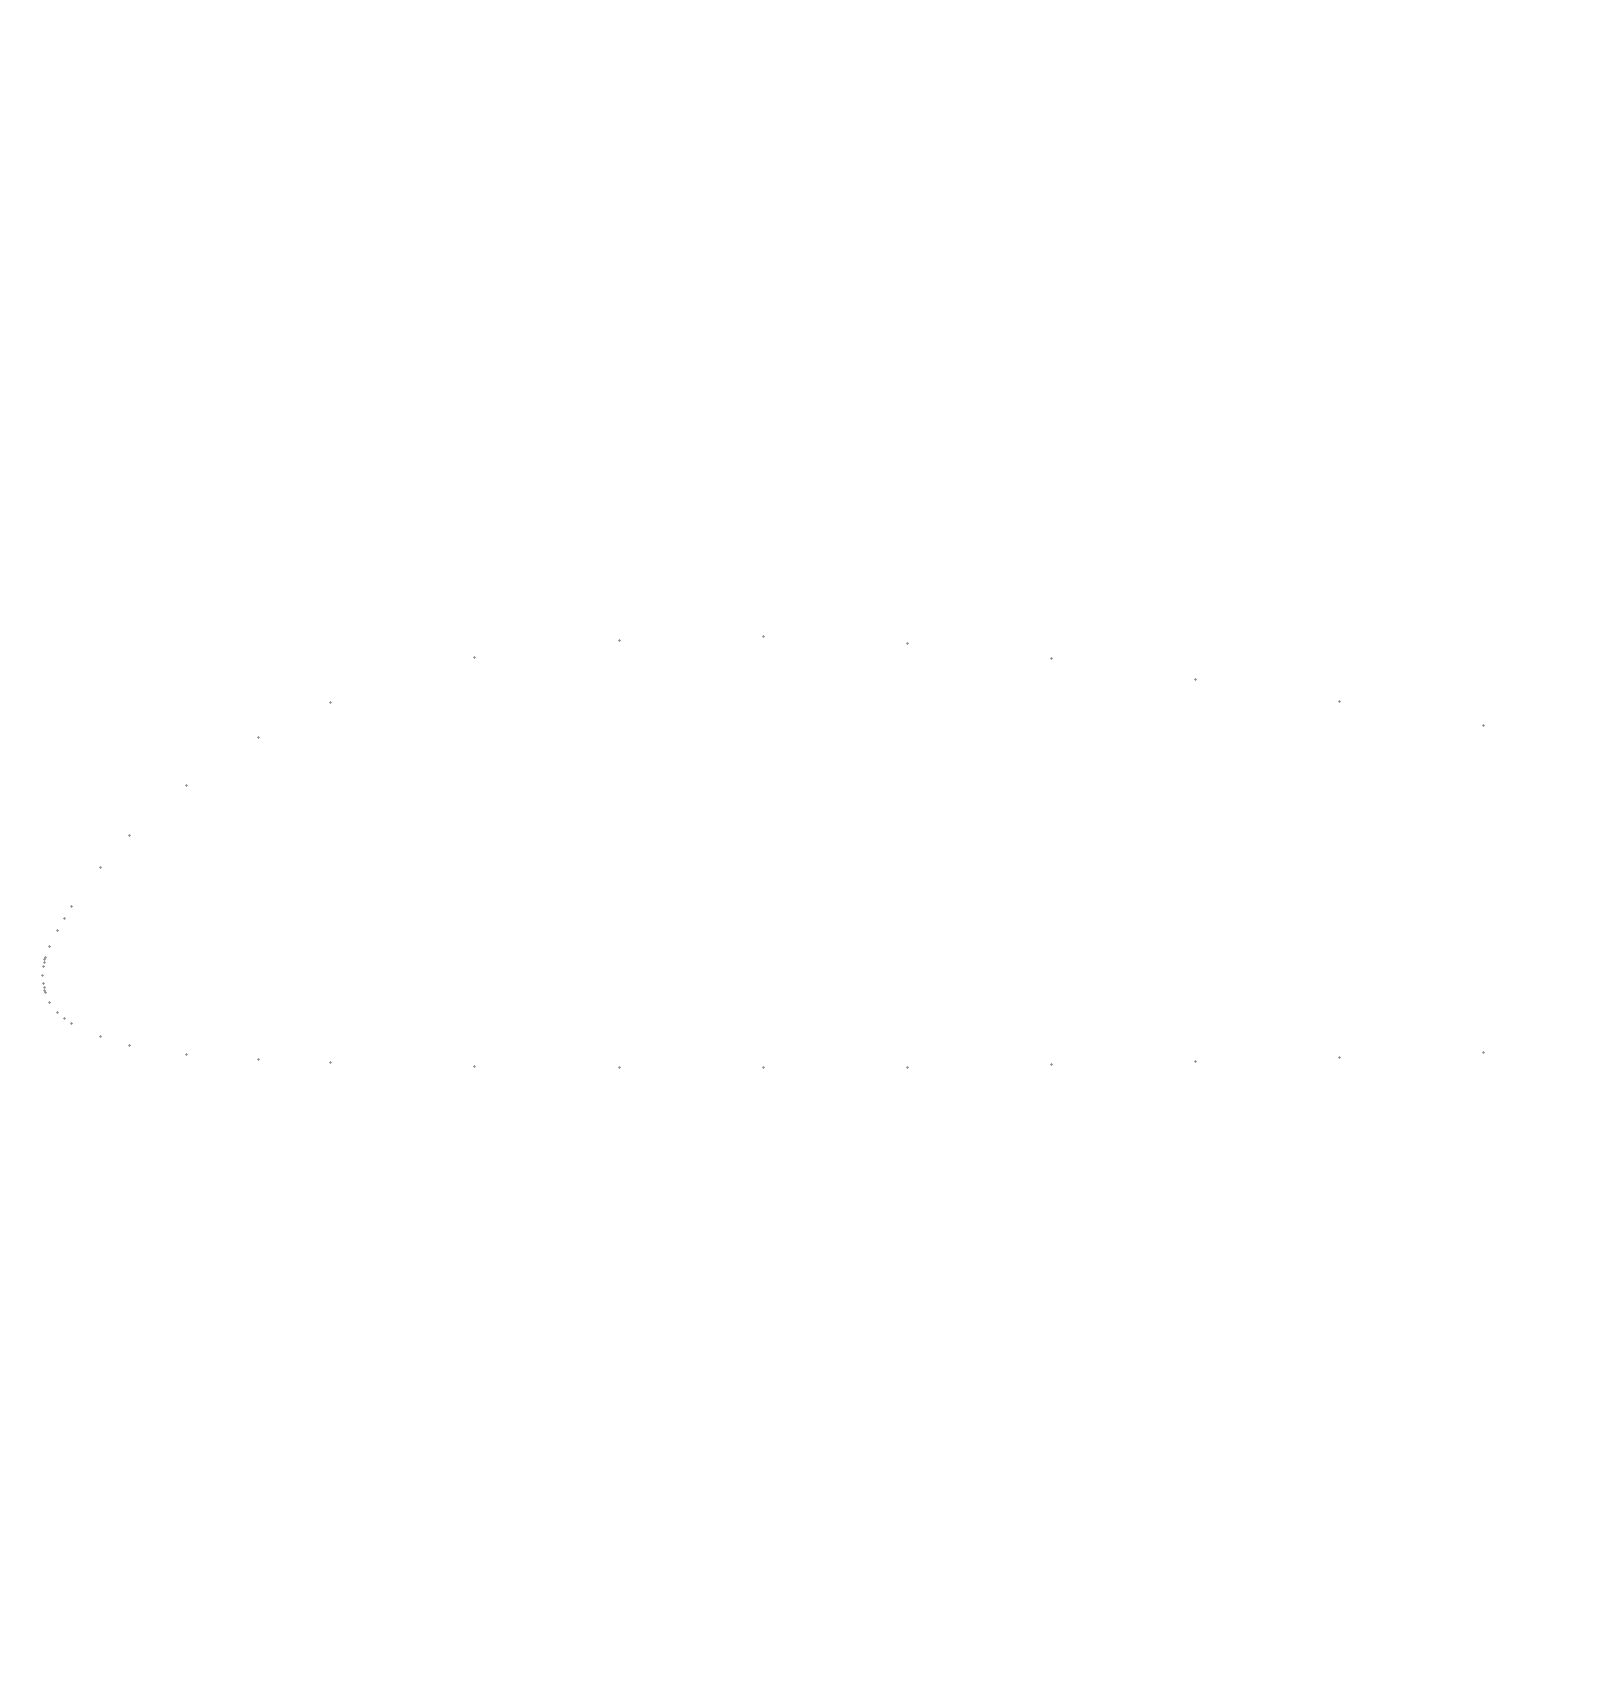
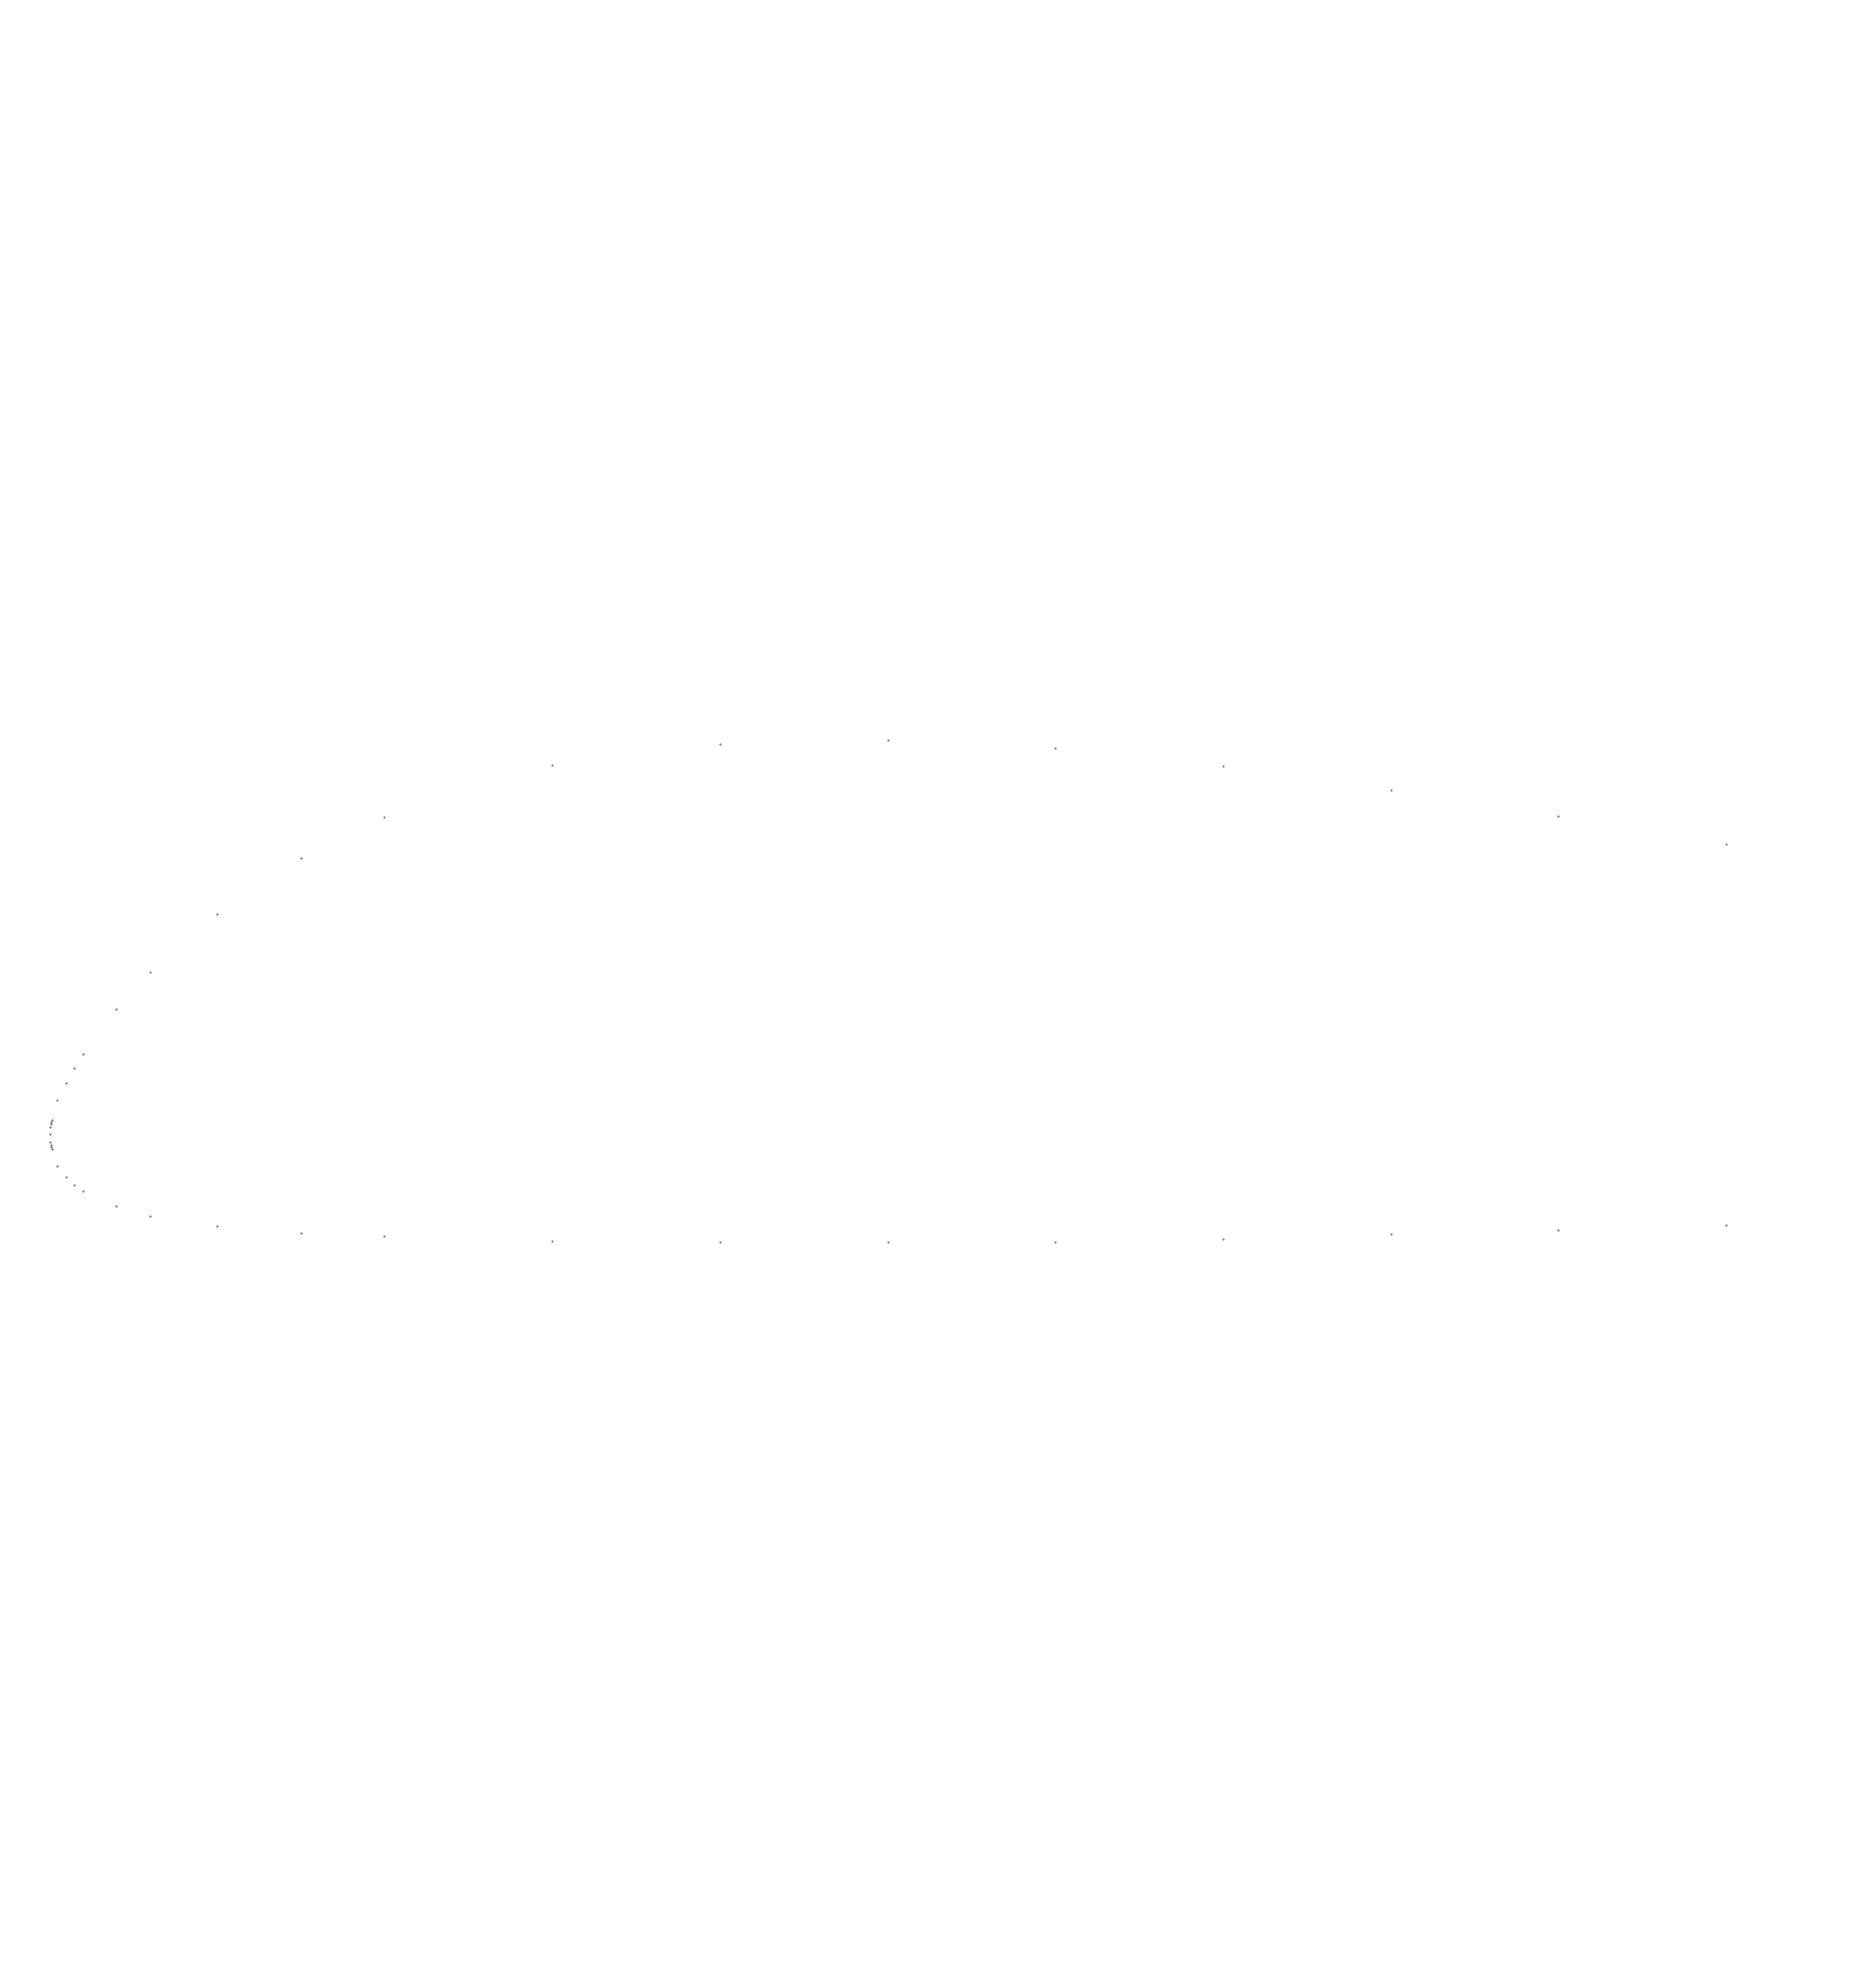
part: (43, 974) -> (50, 1134), size x0.7

